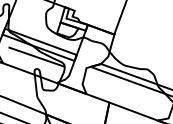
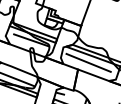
line: (125, 91) -> (88, 62), added

